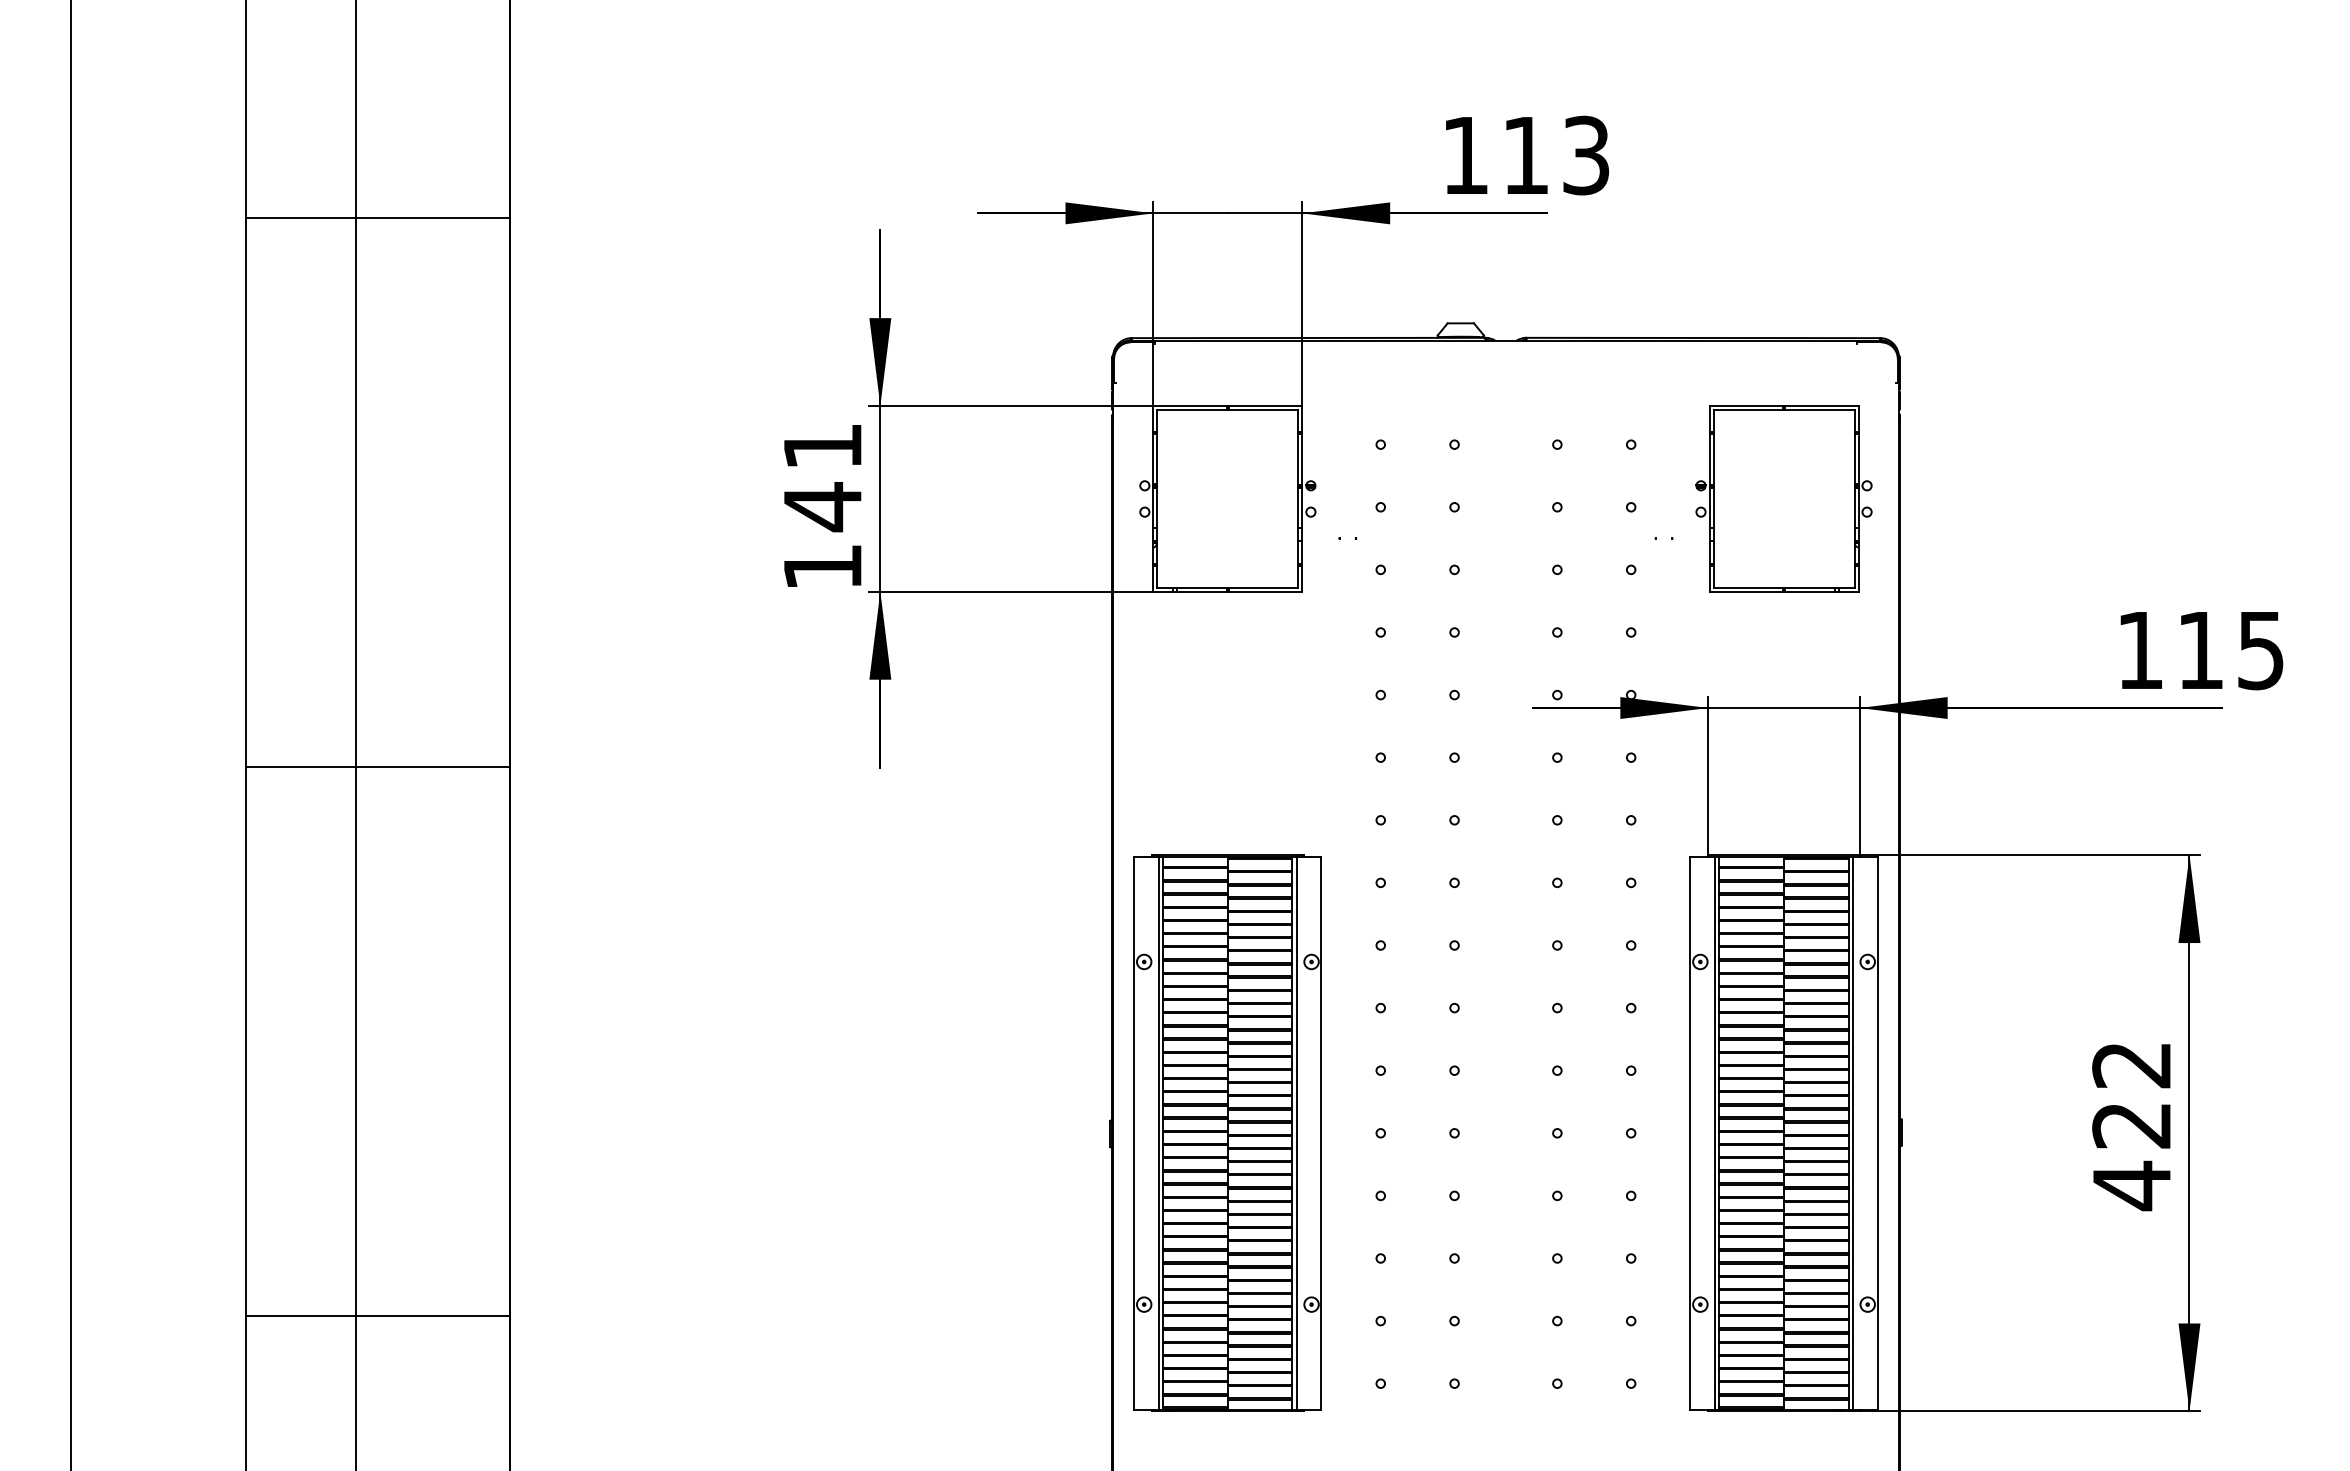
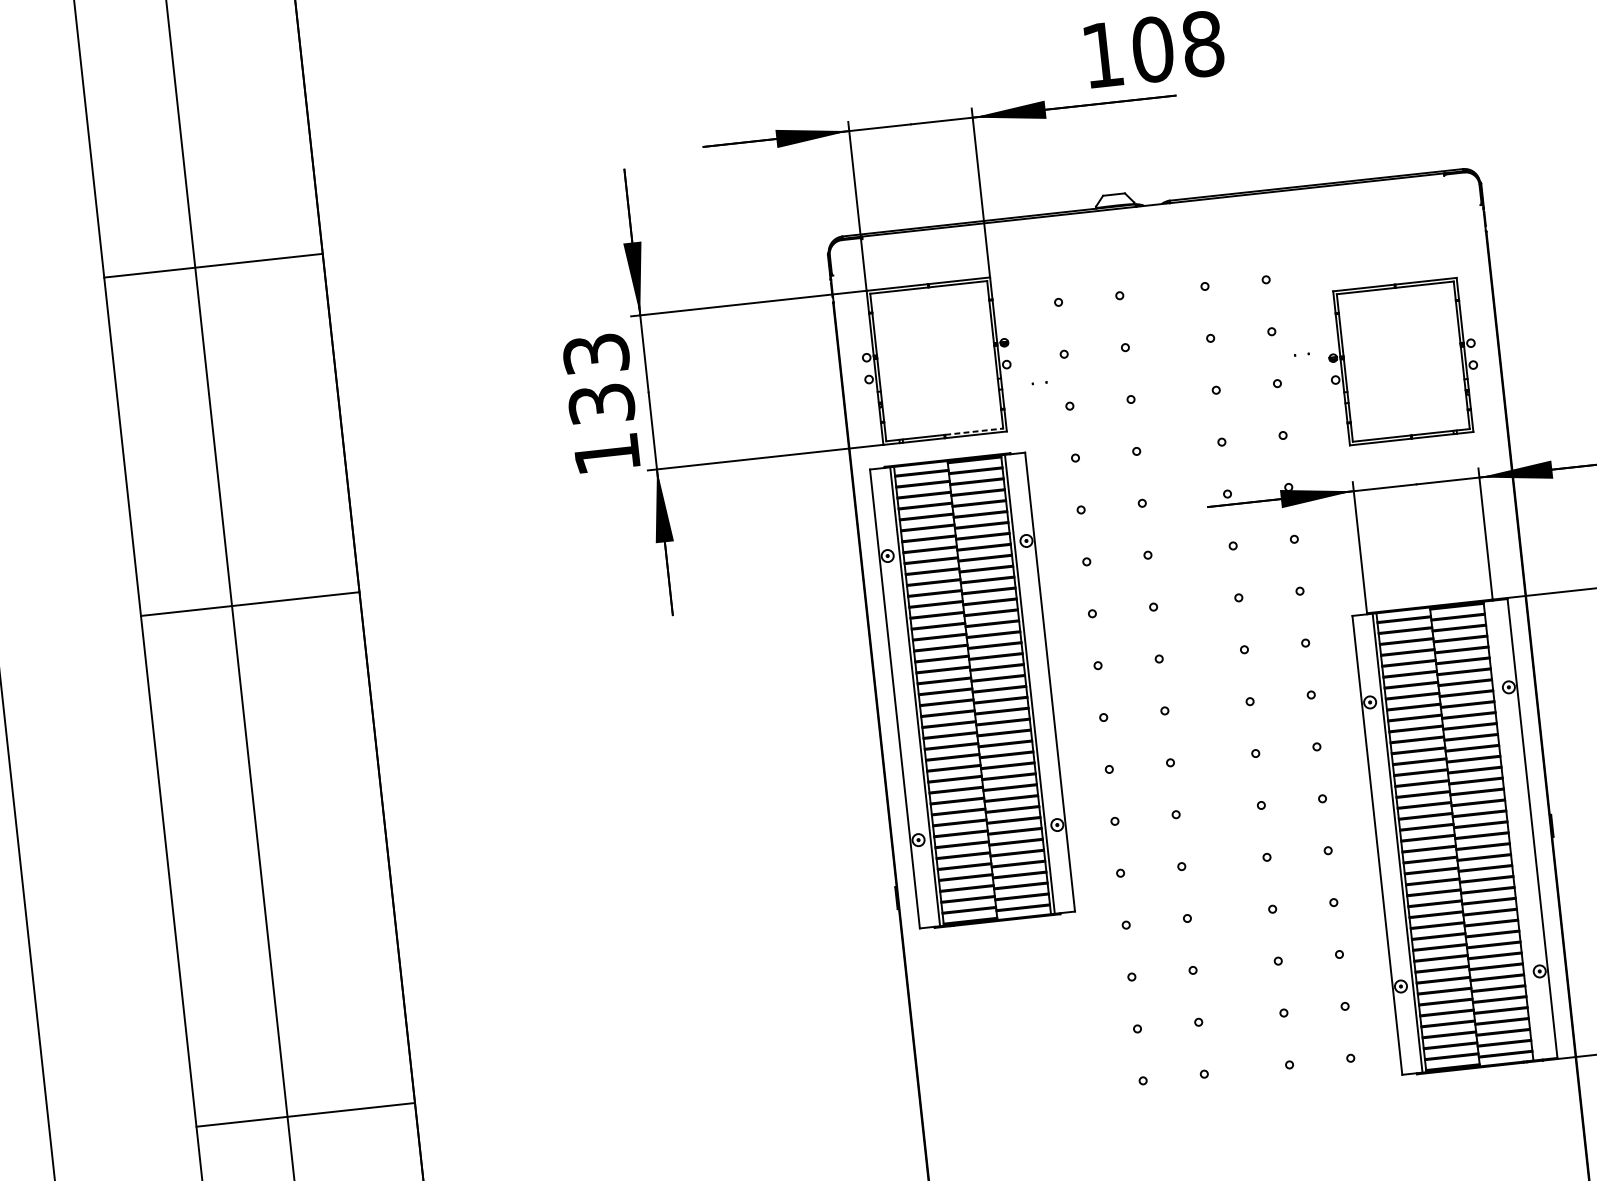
text: (1556, 155) -> (1178, 46), 113 -> 108
line: (377, 217) -> (213, 265), moved
text: (822, 477) -> (598, 379), 141 -> 133
part: (1783, 498) -> (1402, 361), moved
line: (1263, 587) -> (974, 431), solid -> dashed
line: (377, 766) -> (249, 603), moved
part: (1227, 1132) -> (972, 689), moved
line: (1853, 1133) -> (1512, 830), removed

